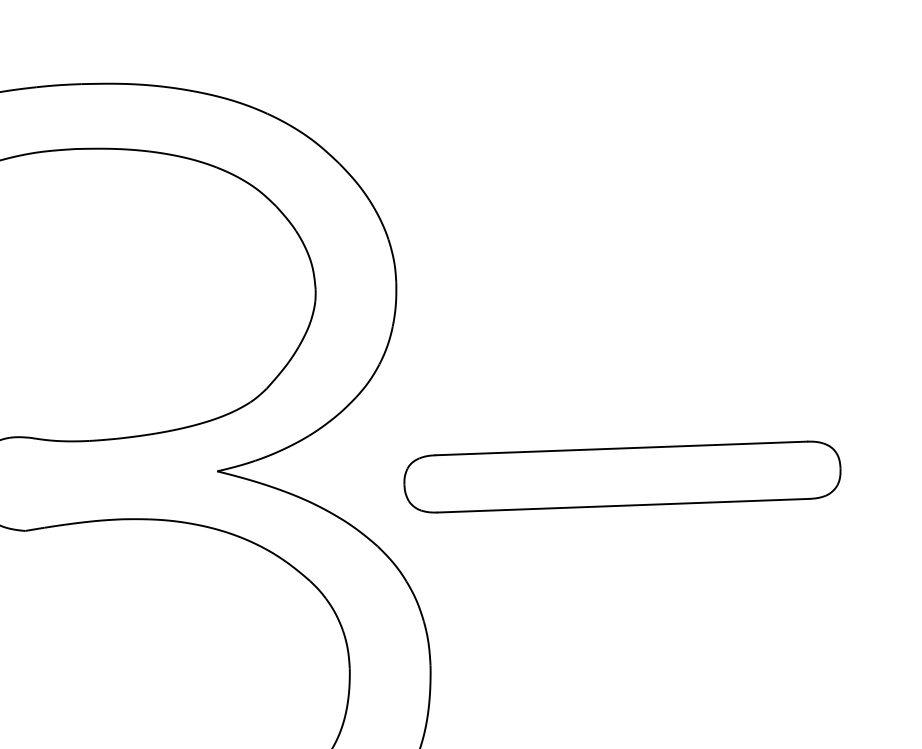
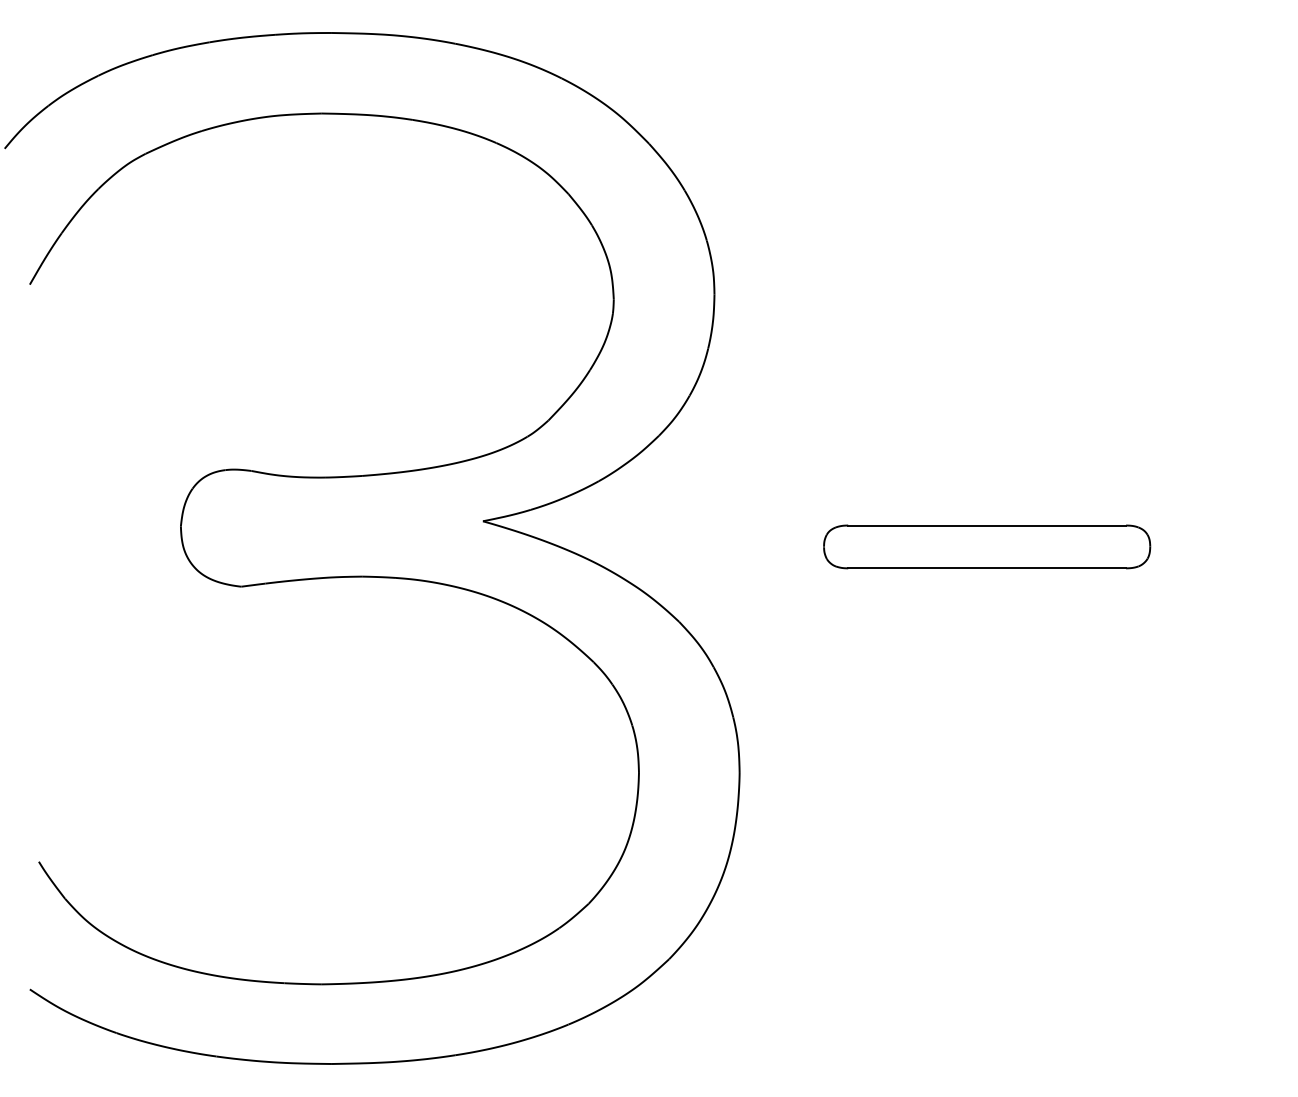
part: (621, 476) -> (986, 546), size x0.6

